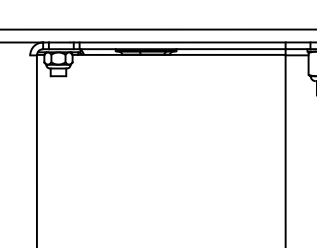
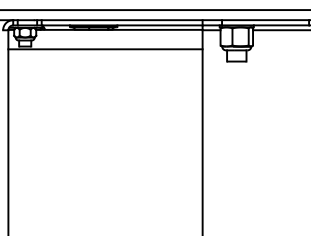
line: (161, 80) -> (105, 49), added

